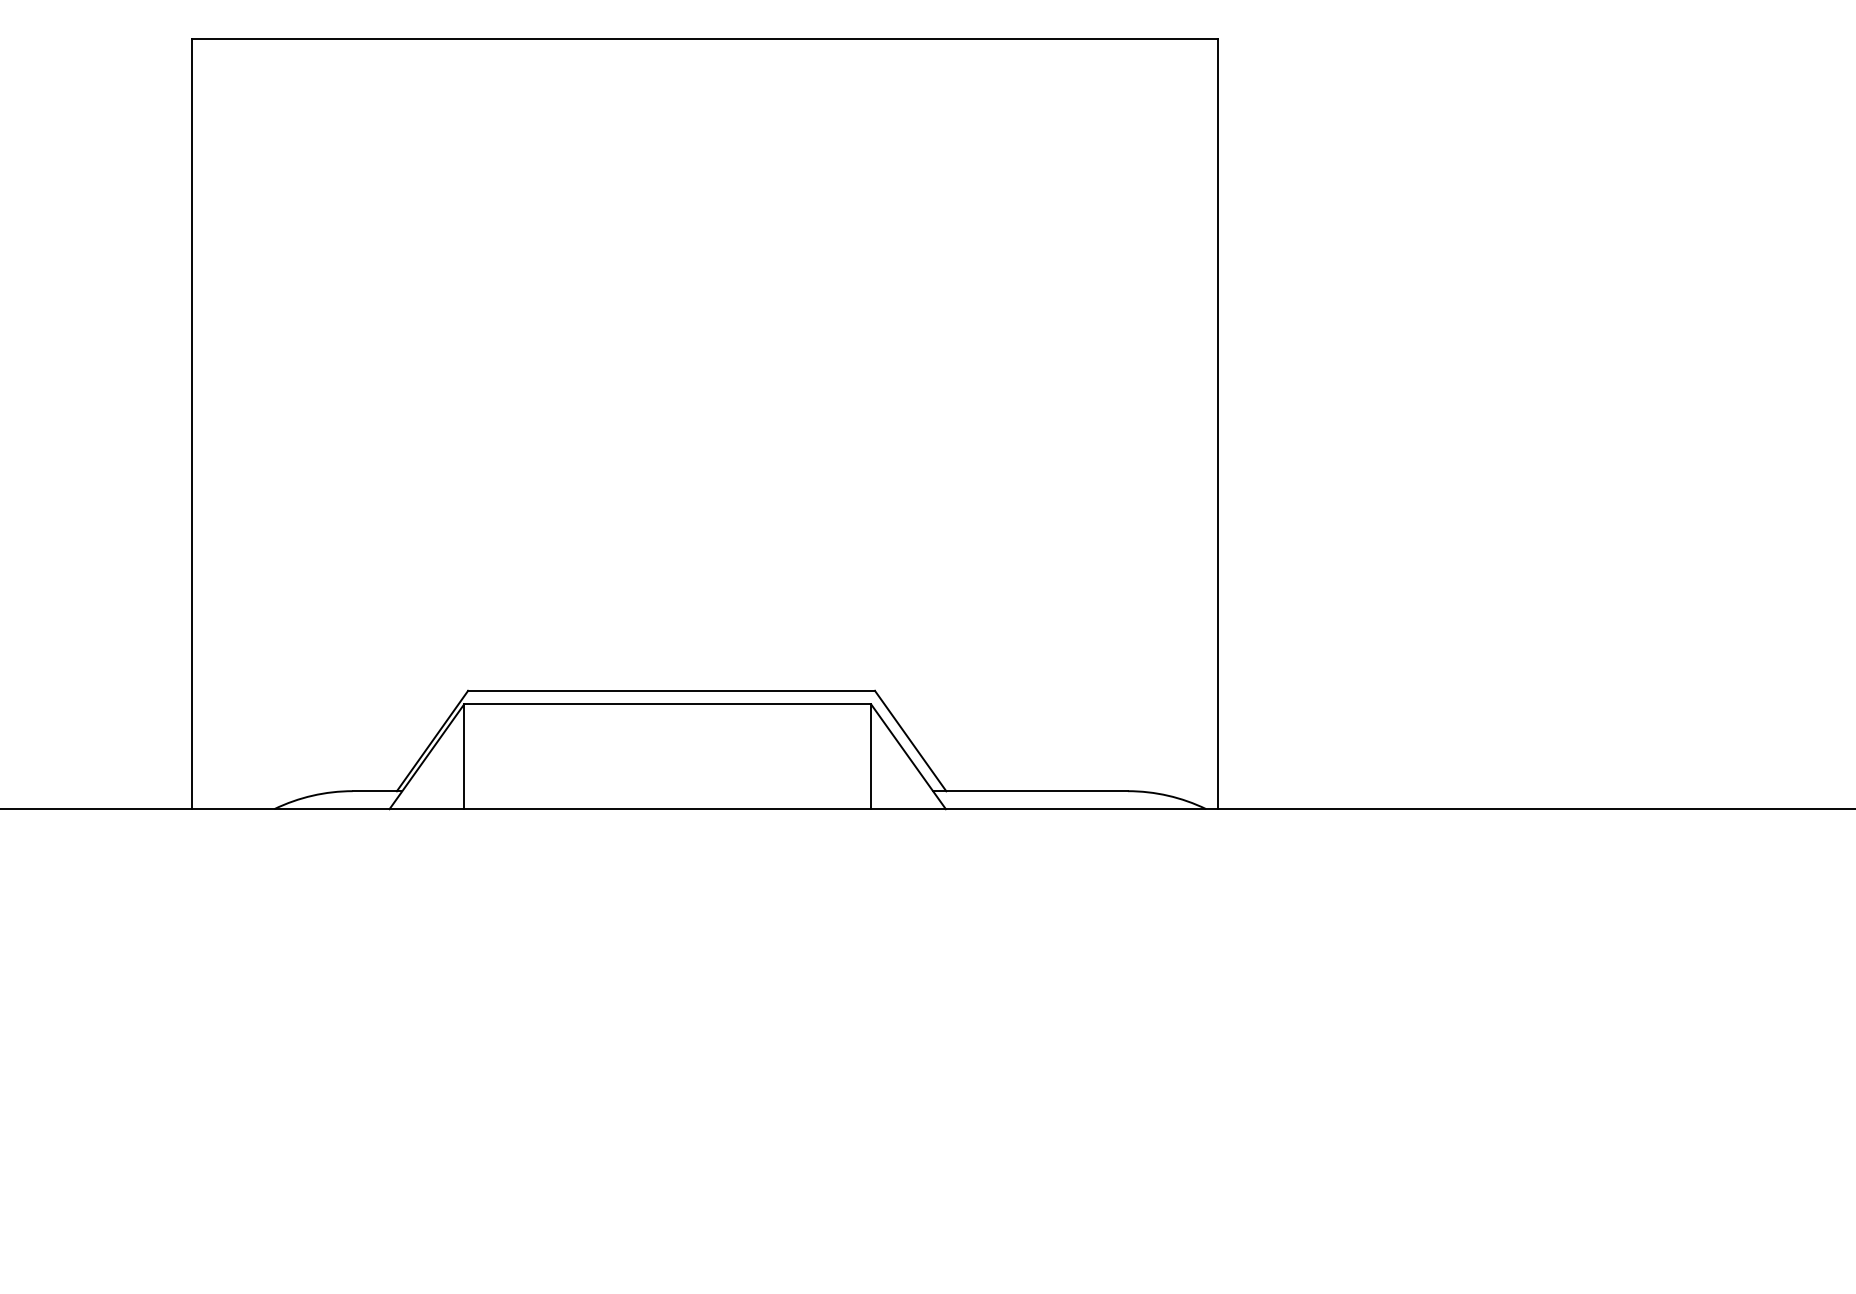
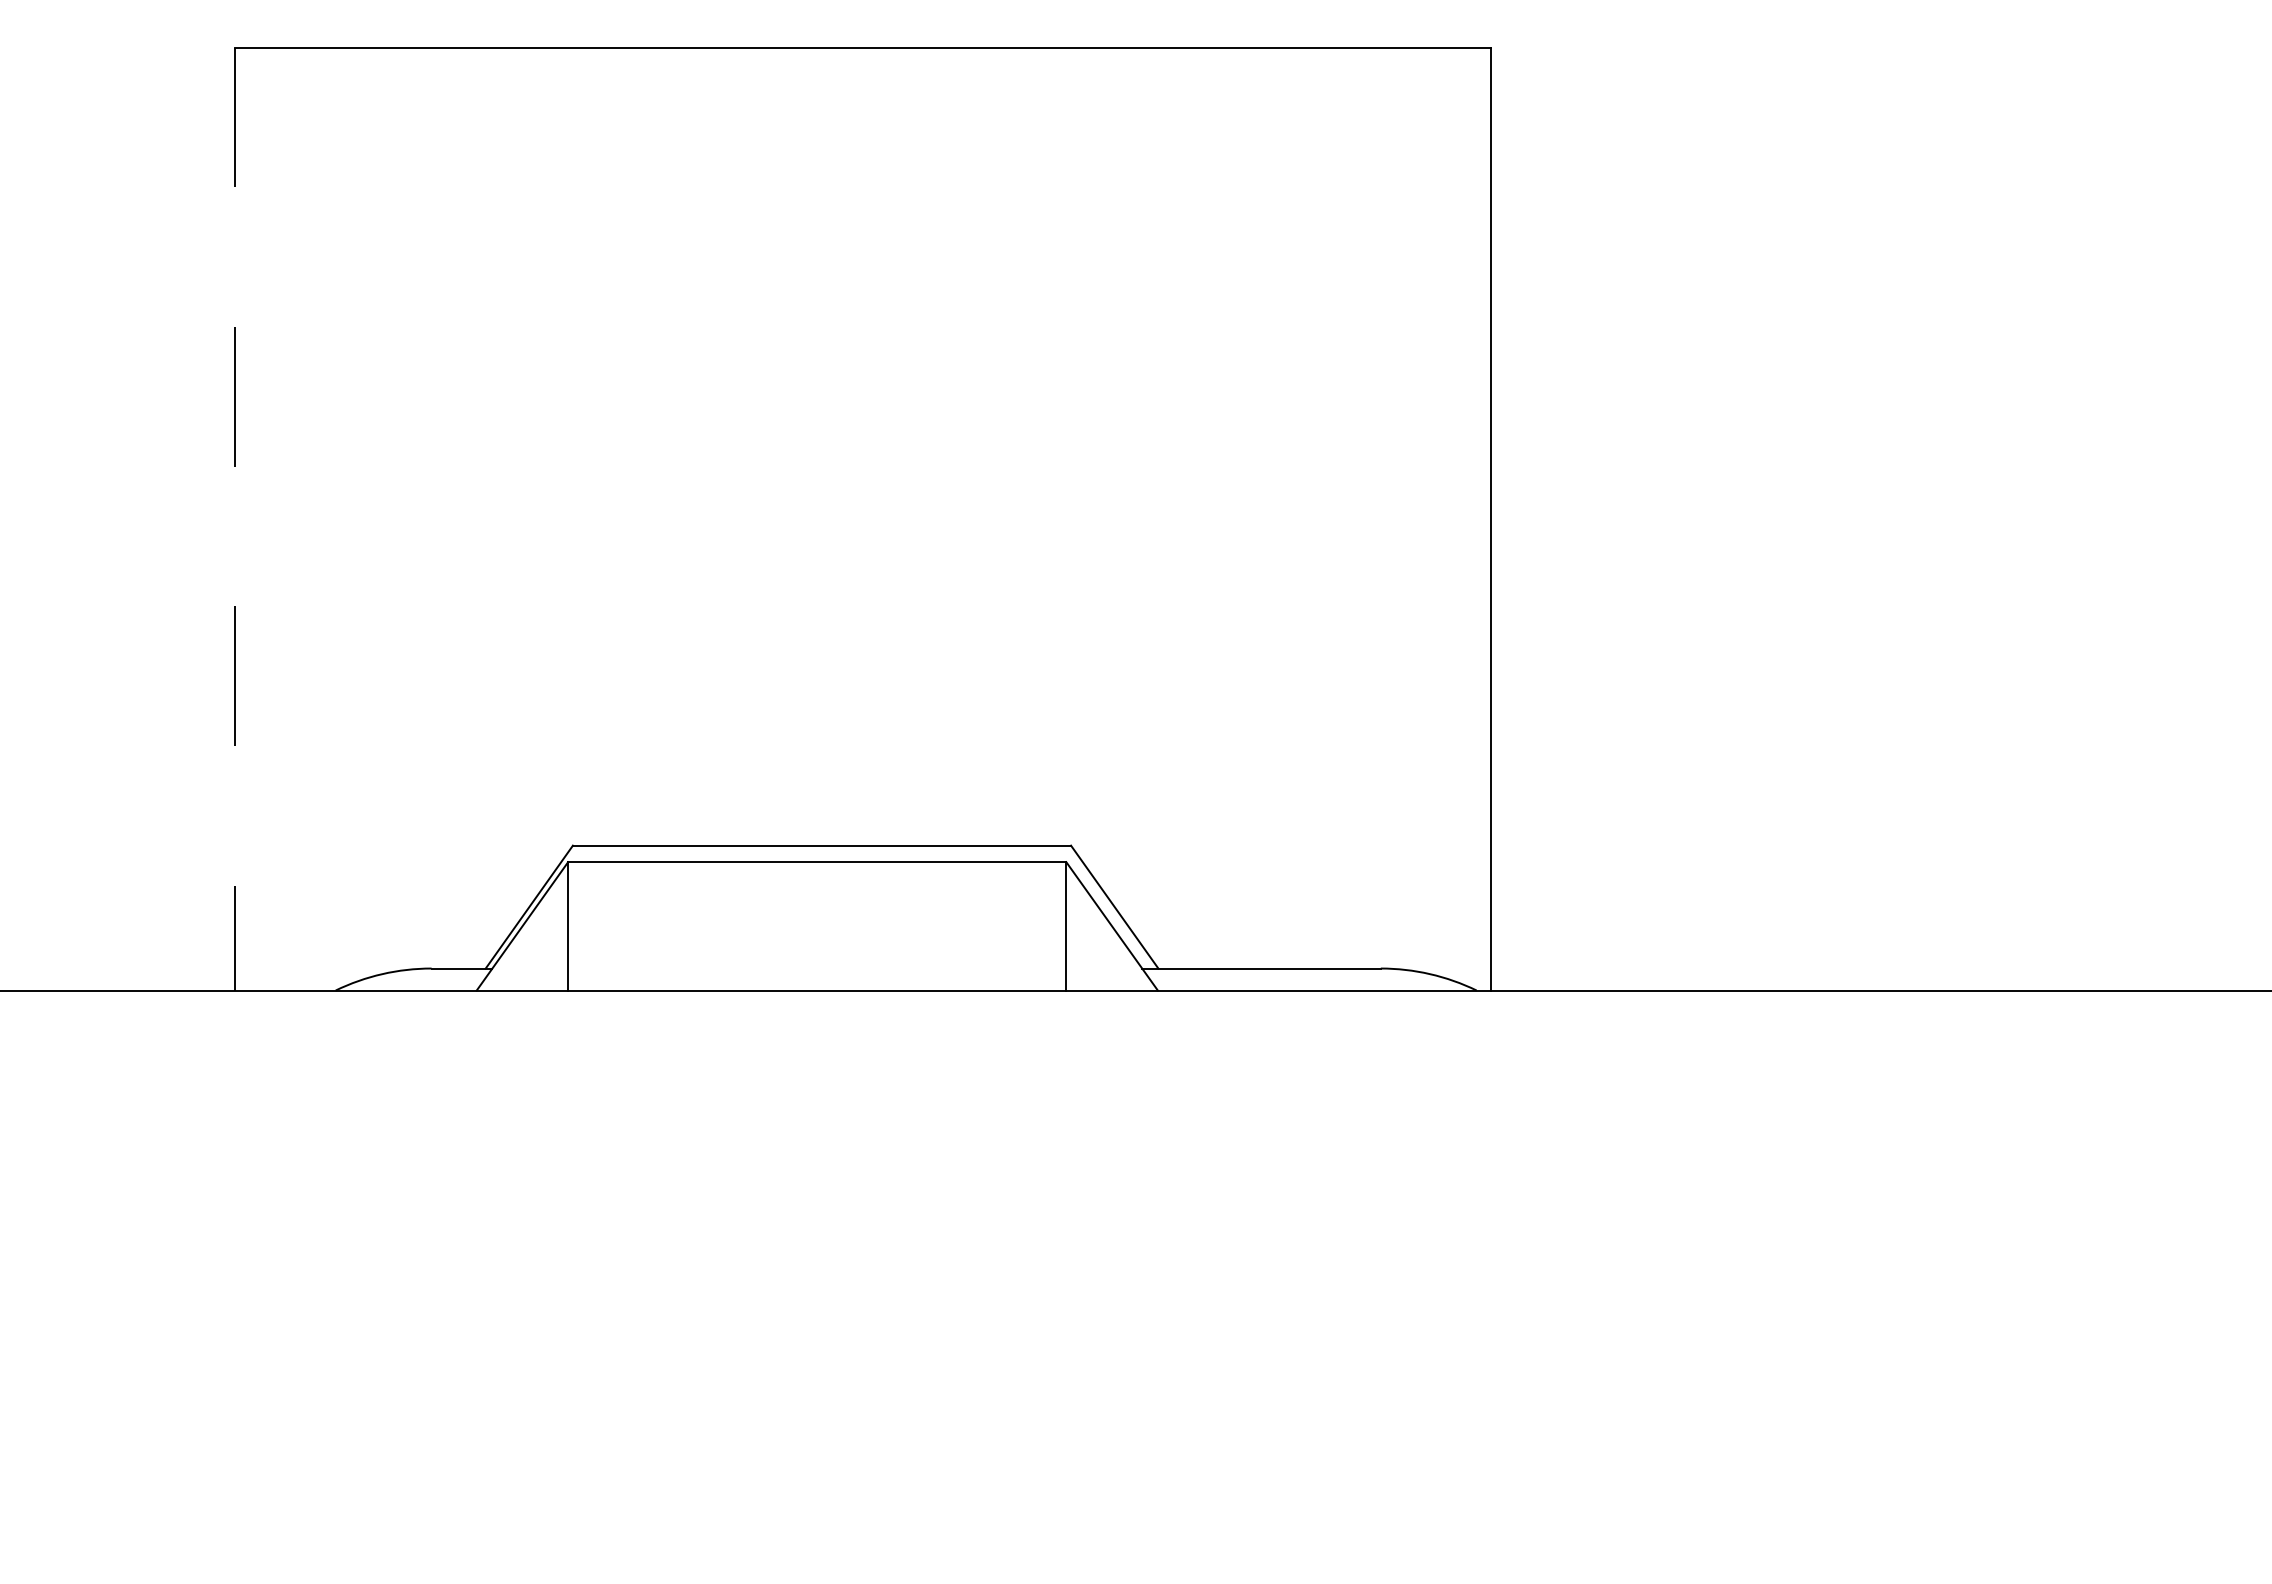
line: (192, 424) -> (235, 519), solid -> dashed

